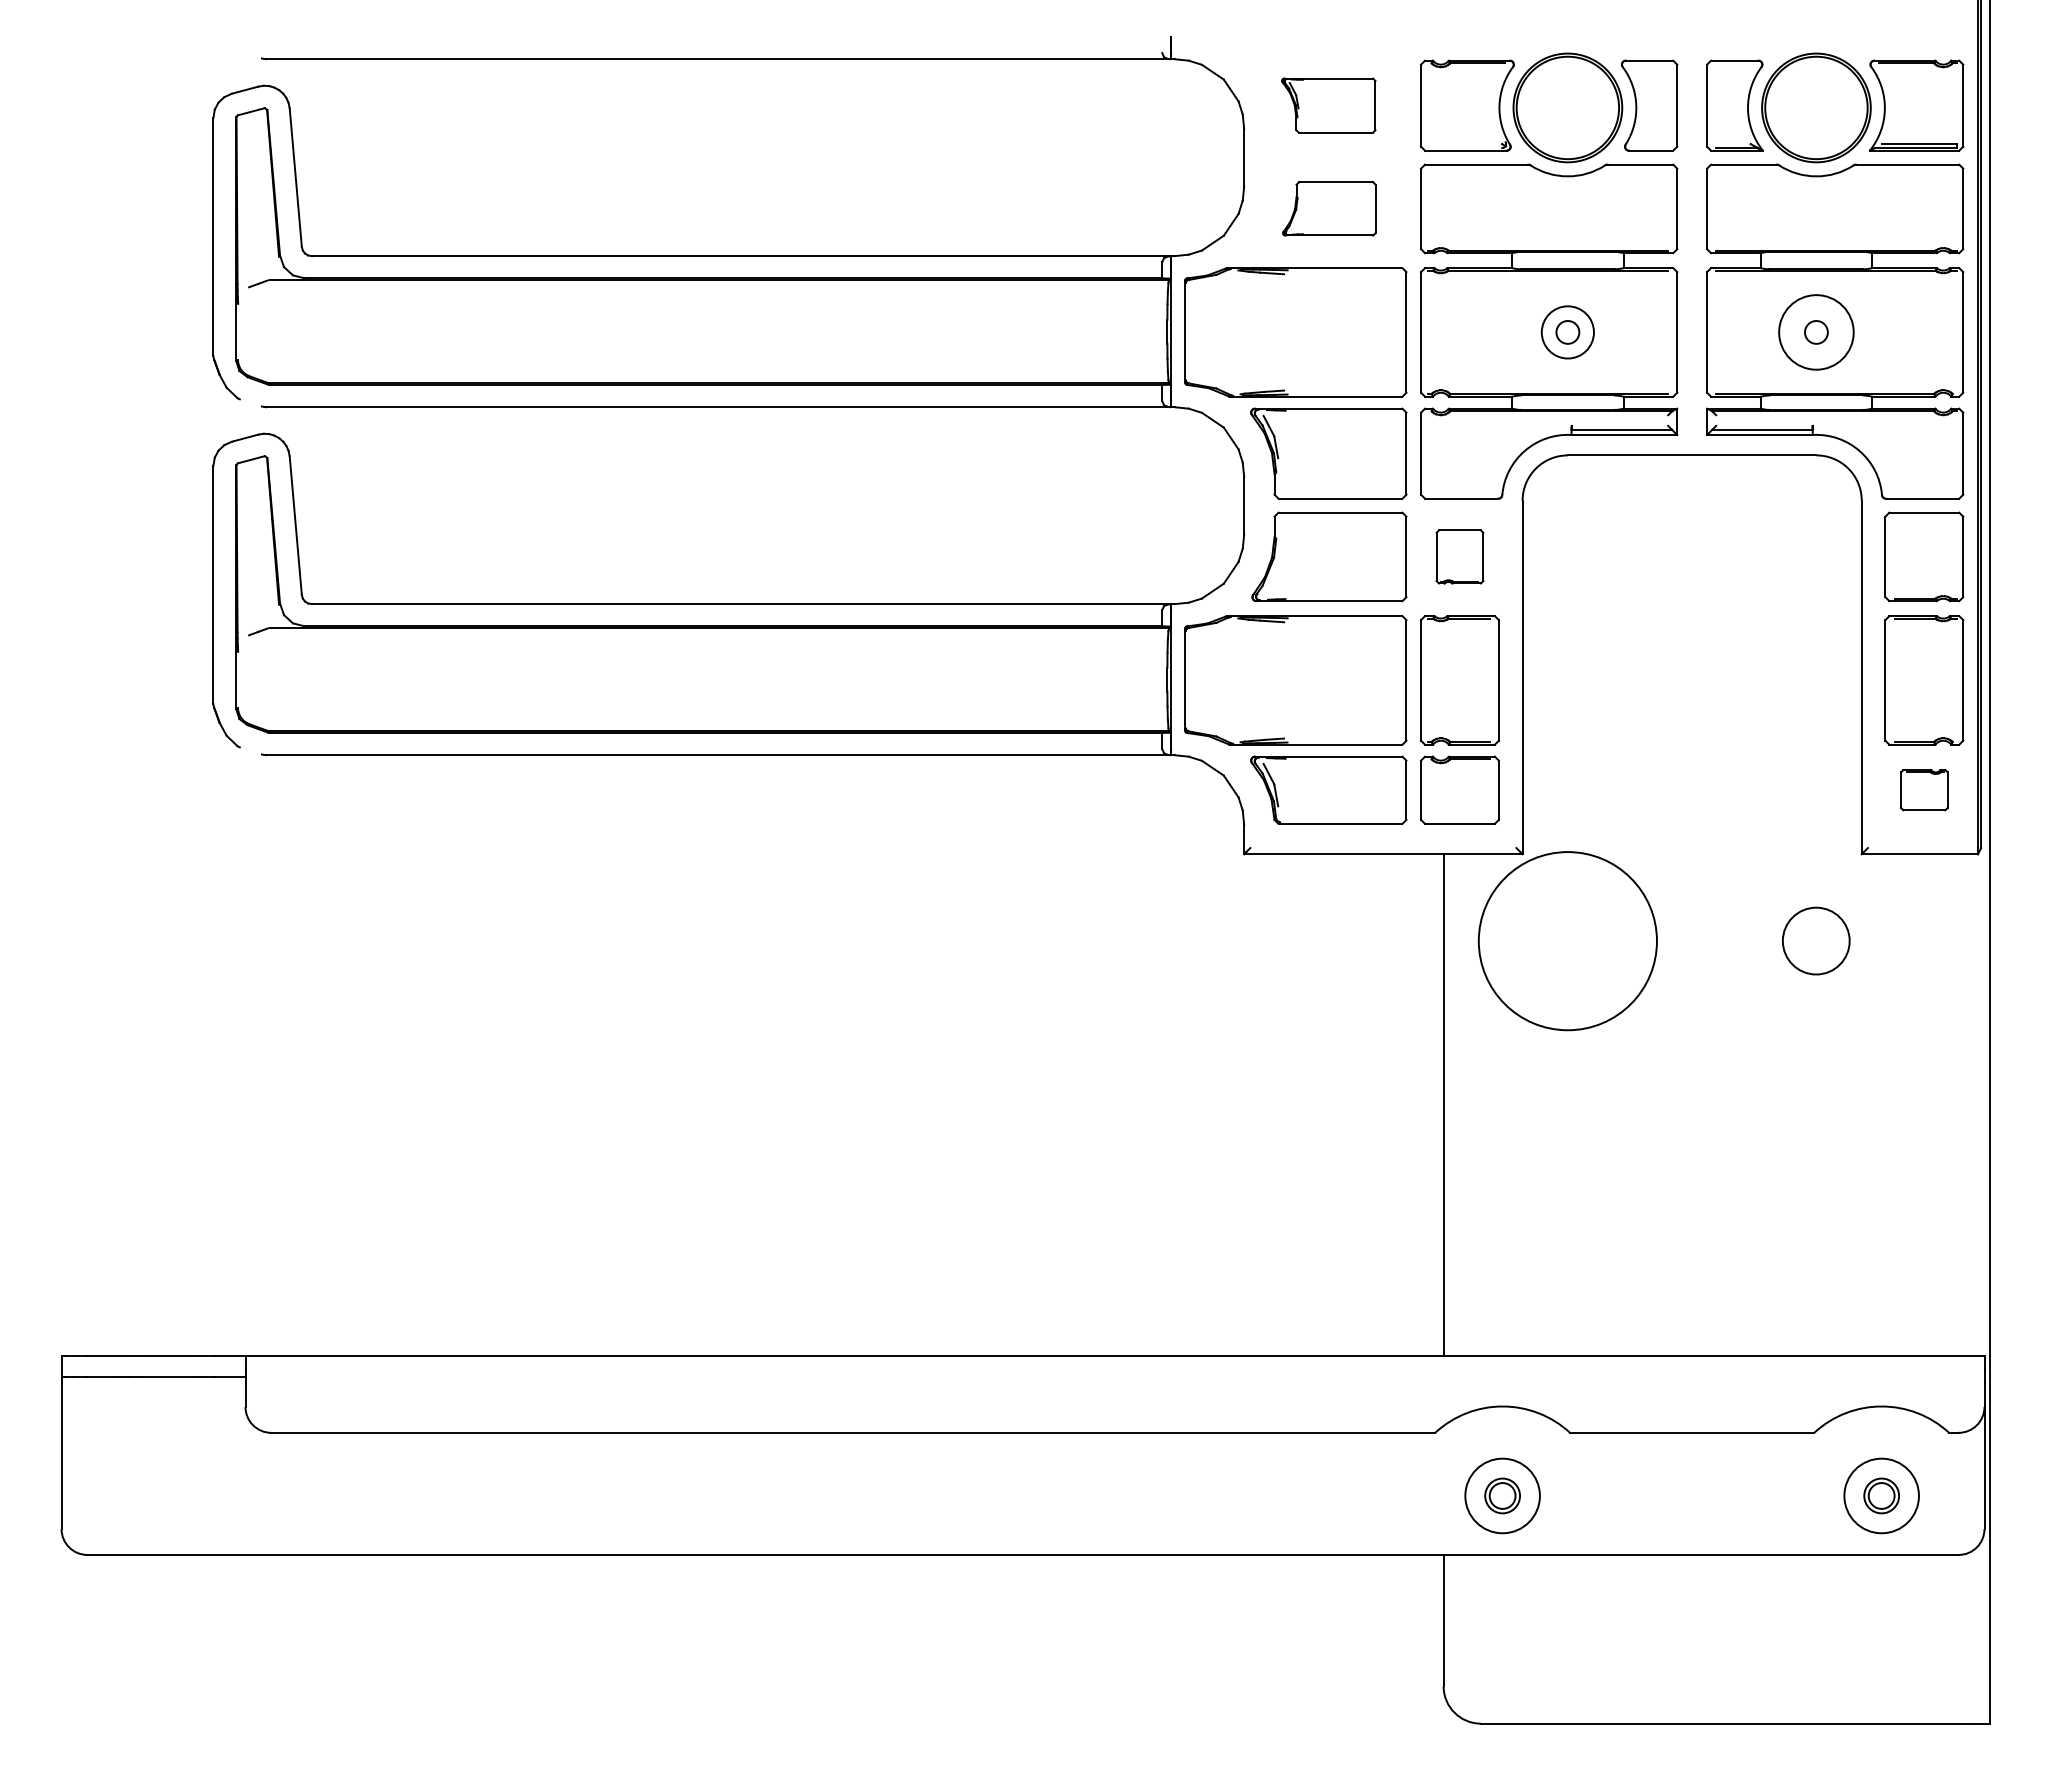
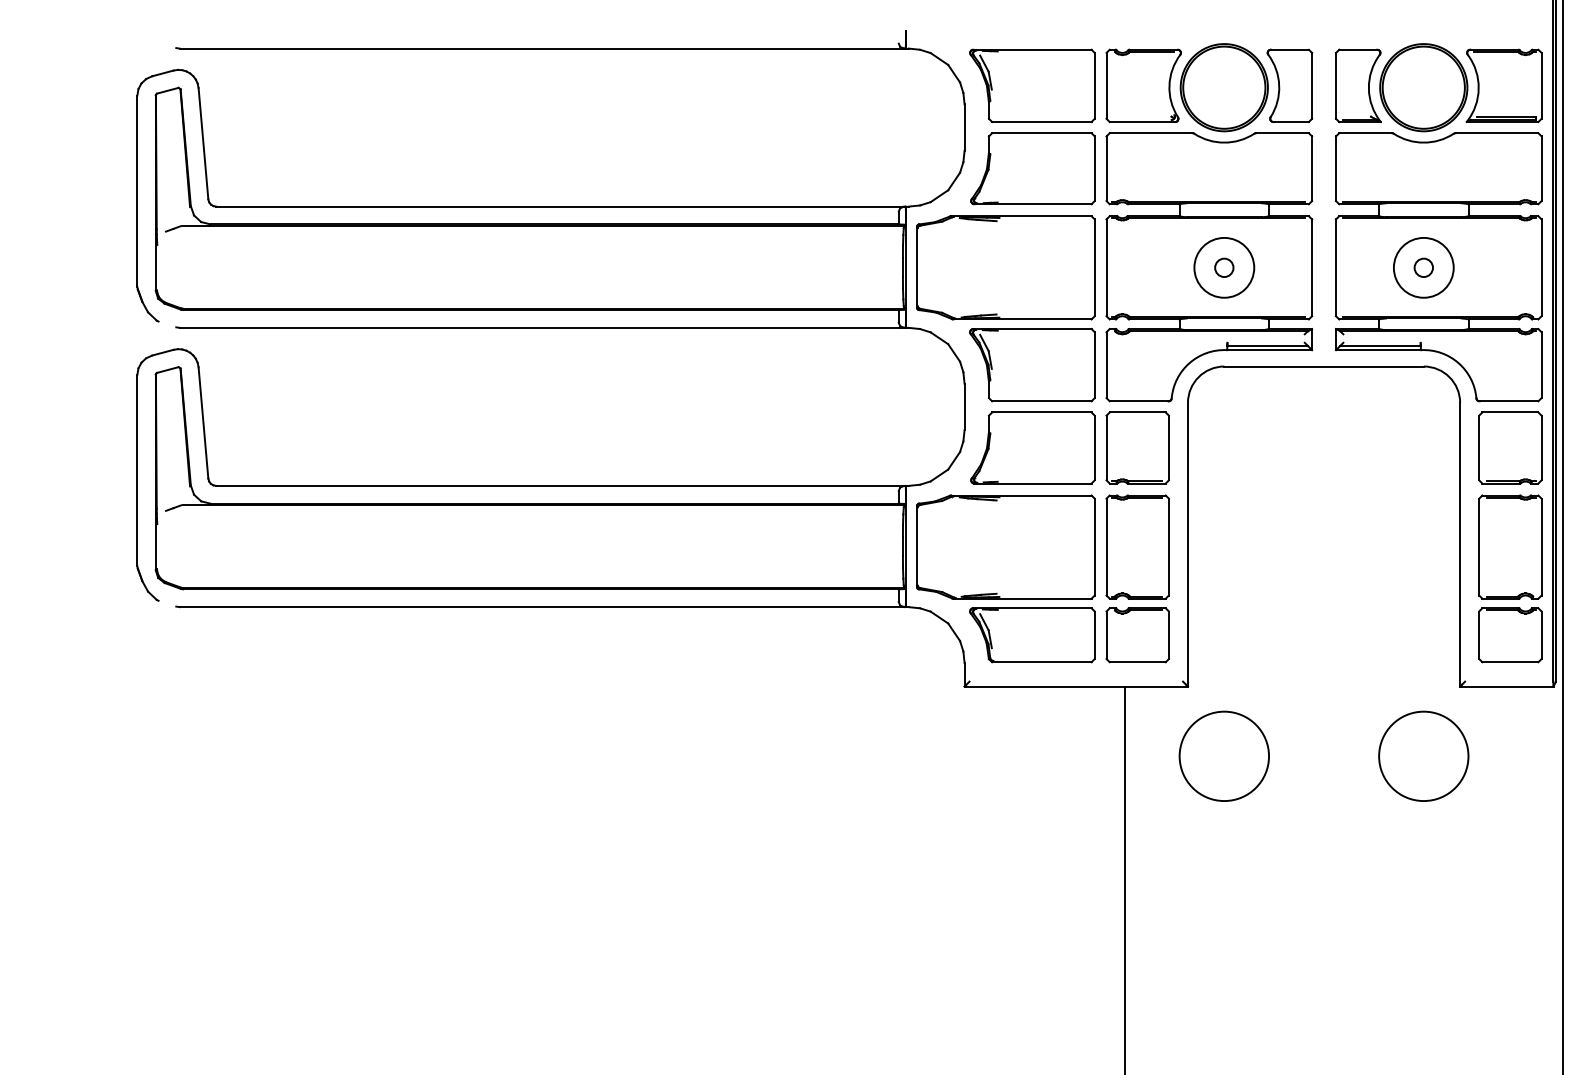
part: (1328, 105) -> (1032, 85), size x1.67
part: (1329, 208) -> (1033, 168), size x1.67
circle: (1567, 332) -> (1224, 267), size x1.43
part: (1459, 556) -> (1137, 447), size x1.67
part: (1924, 789) -> (1510, 634), size x1.67
circle: (1567, 940) -> (1224, 755), size x0.62
circle: (1815, 940) -> (1423, 755), size x1.67

